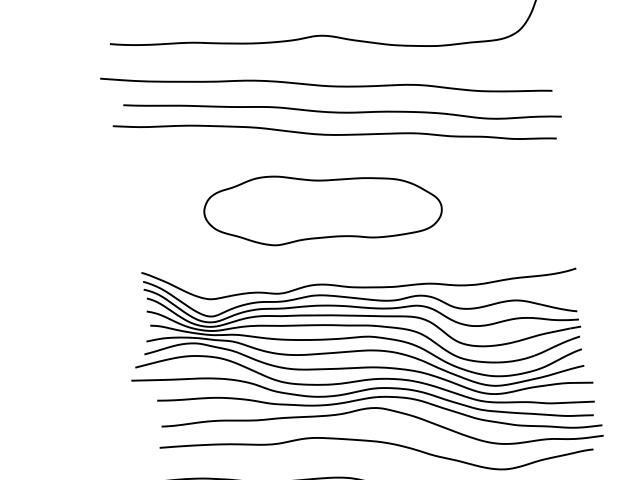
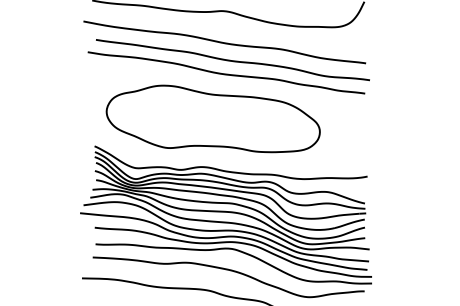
part: (321, 206) -> (212, 118), size x1.43

